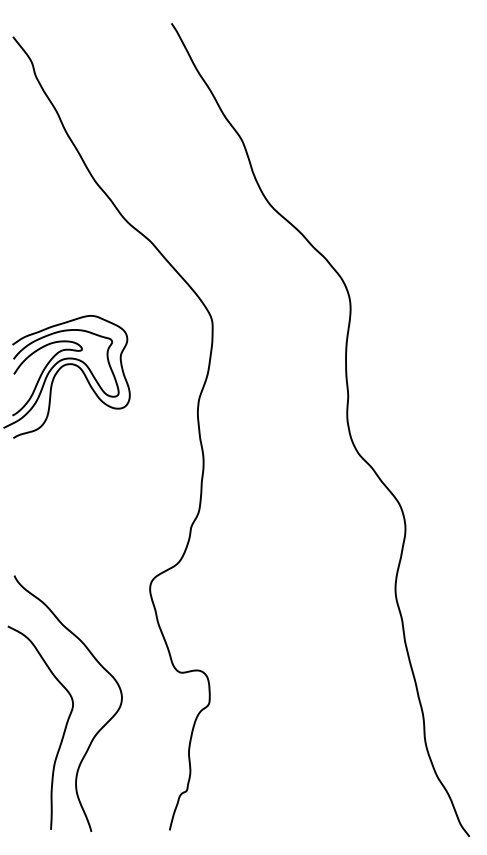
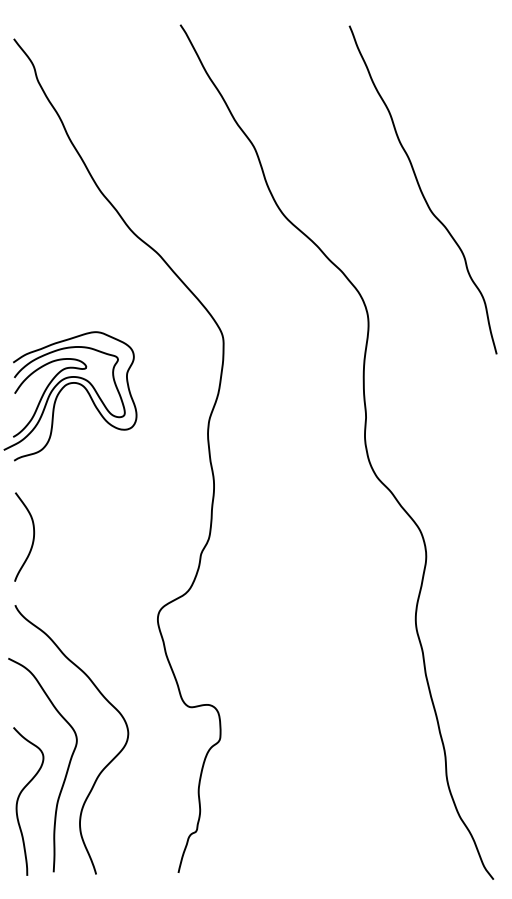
curve: (400, 180) -> (421, 189), added
curve: (30, 512) -> (32, 538), added
curve: (18, 759) -> (19, 798), added

